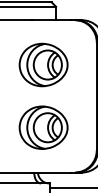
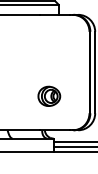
part: (43, 64) -> (49, 48), removed
part: (43, 127) -> (49, 96), size x0.6

